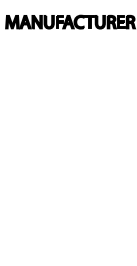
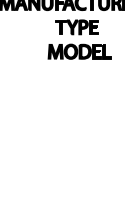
part: (78, 55) -> (79, 39), added

